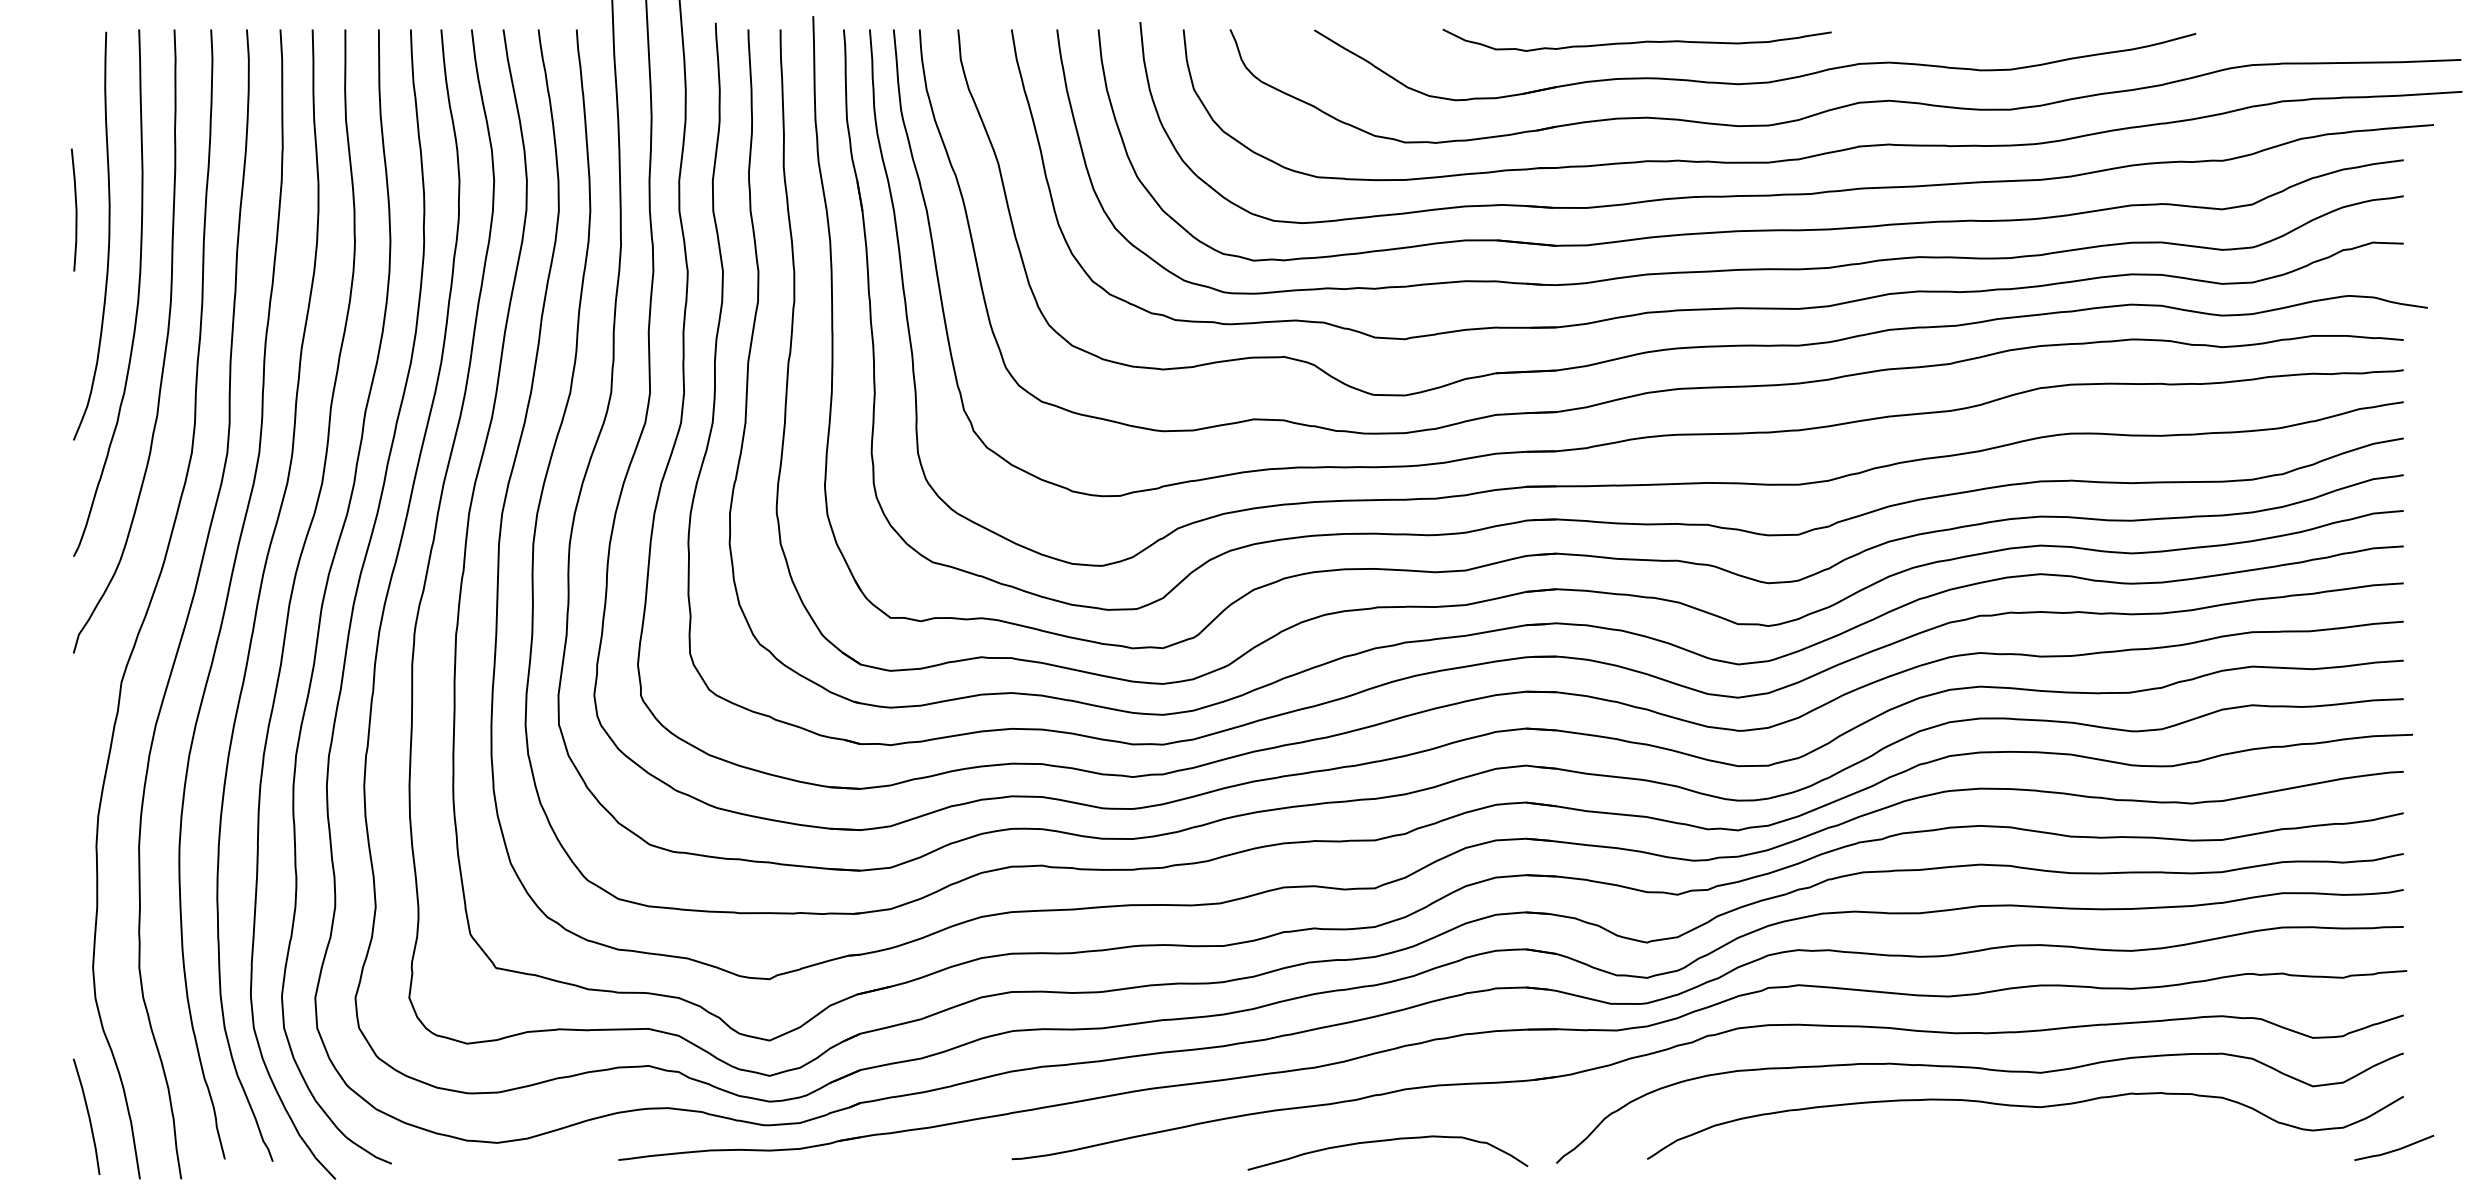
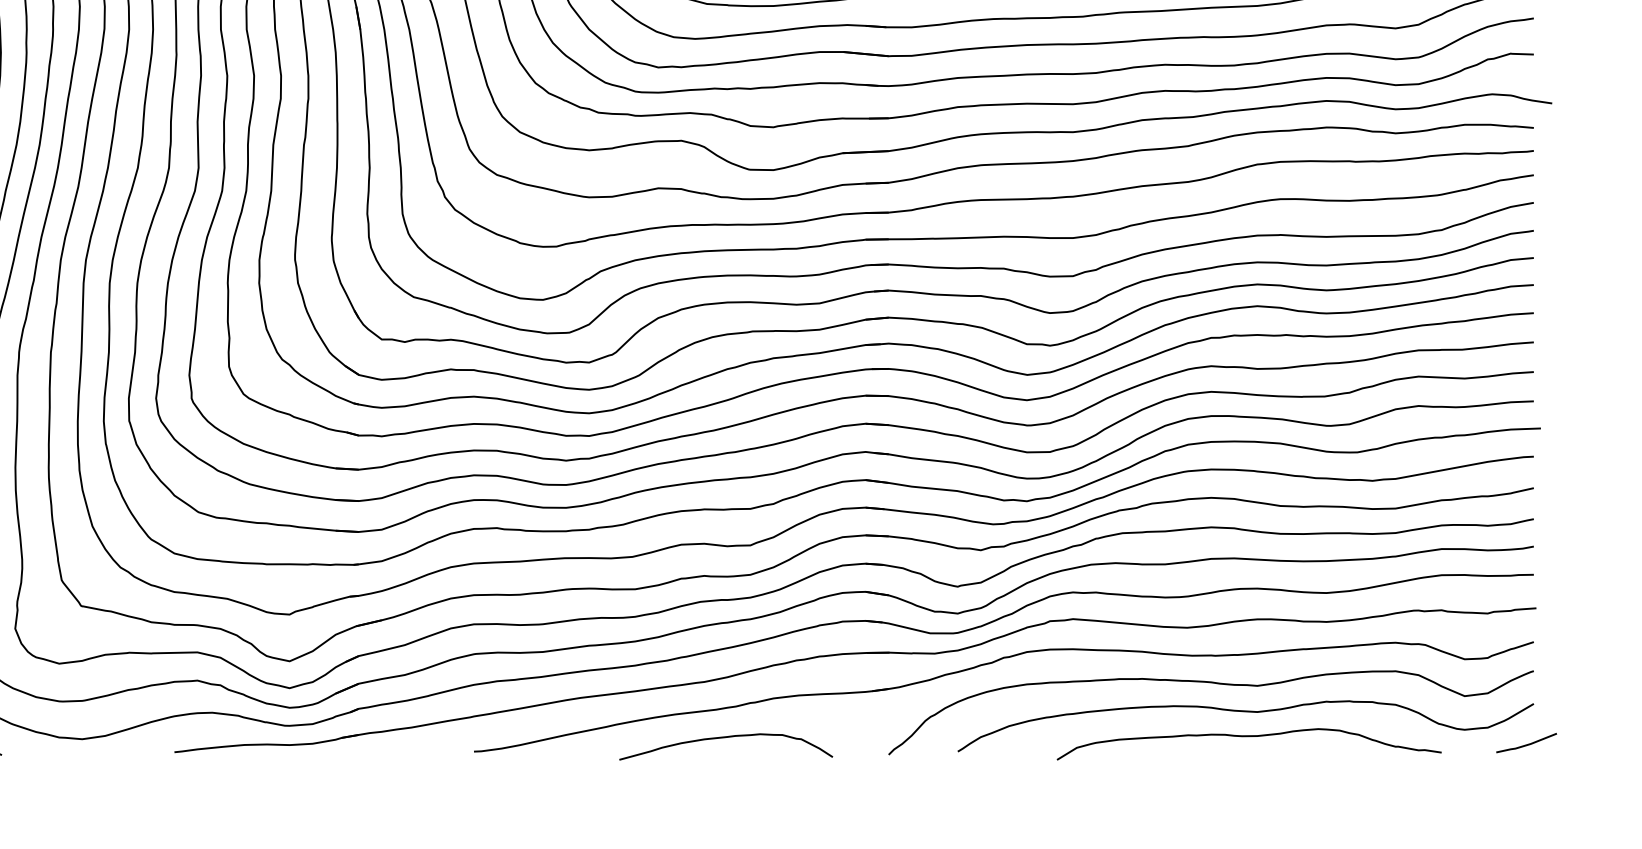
curve: (2029, 1139) -> (1248, 736), added
curve: (1387, 1141) -> (725, 738), moved

